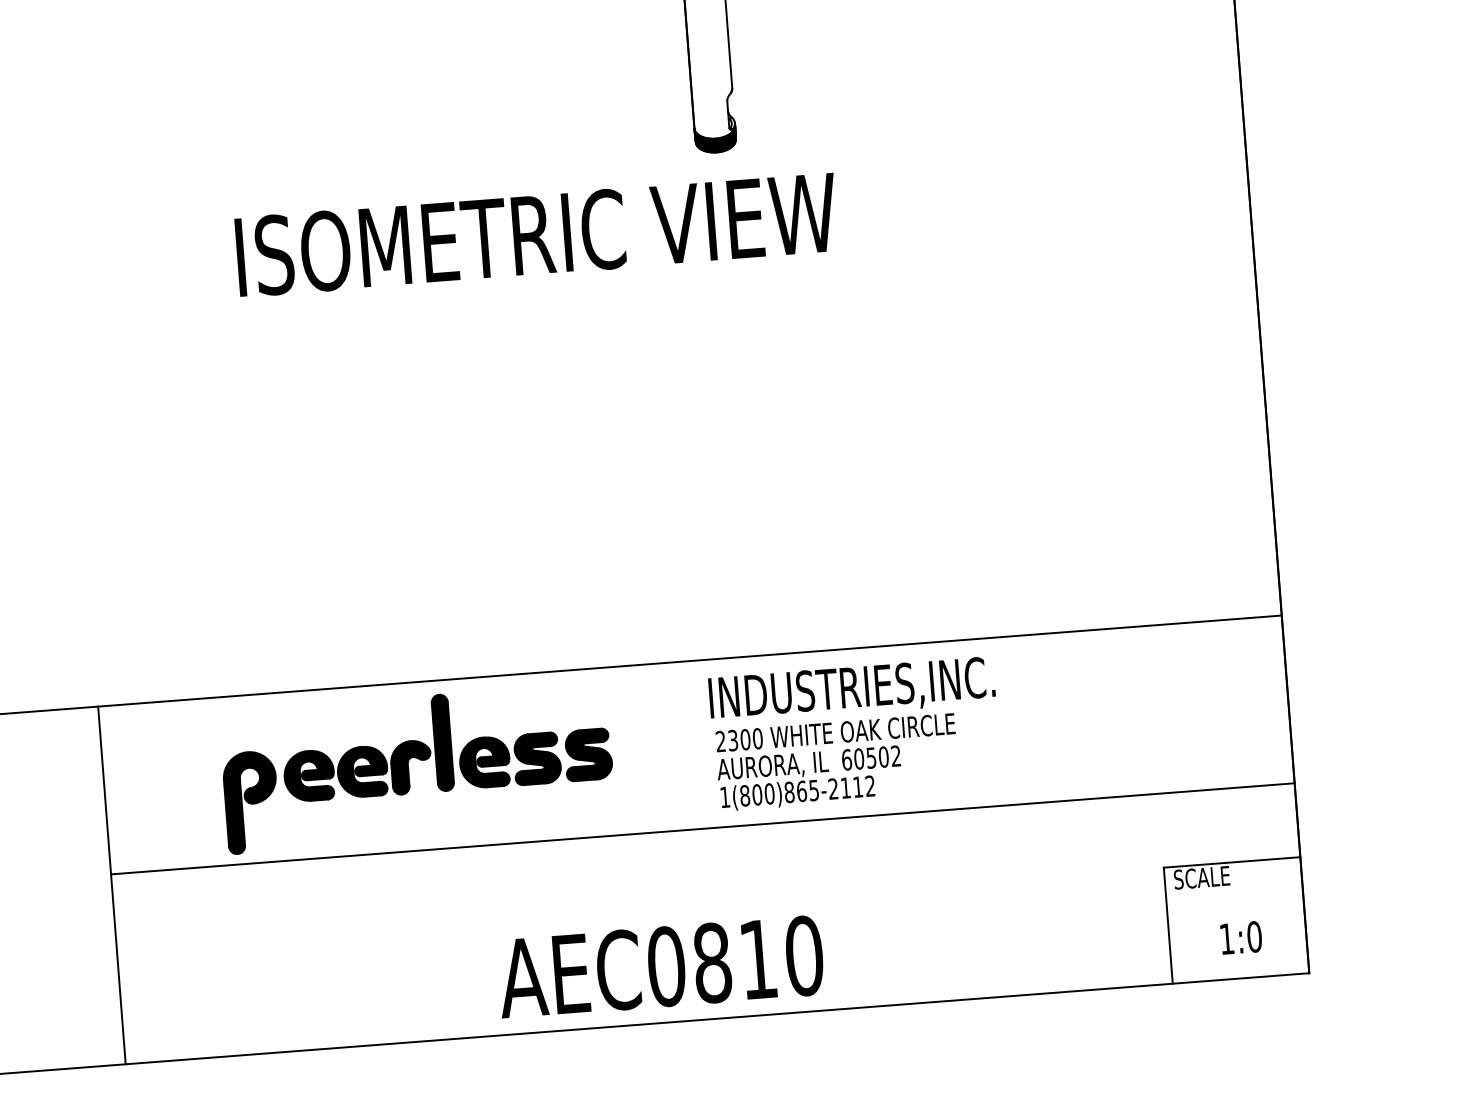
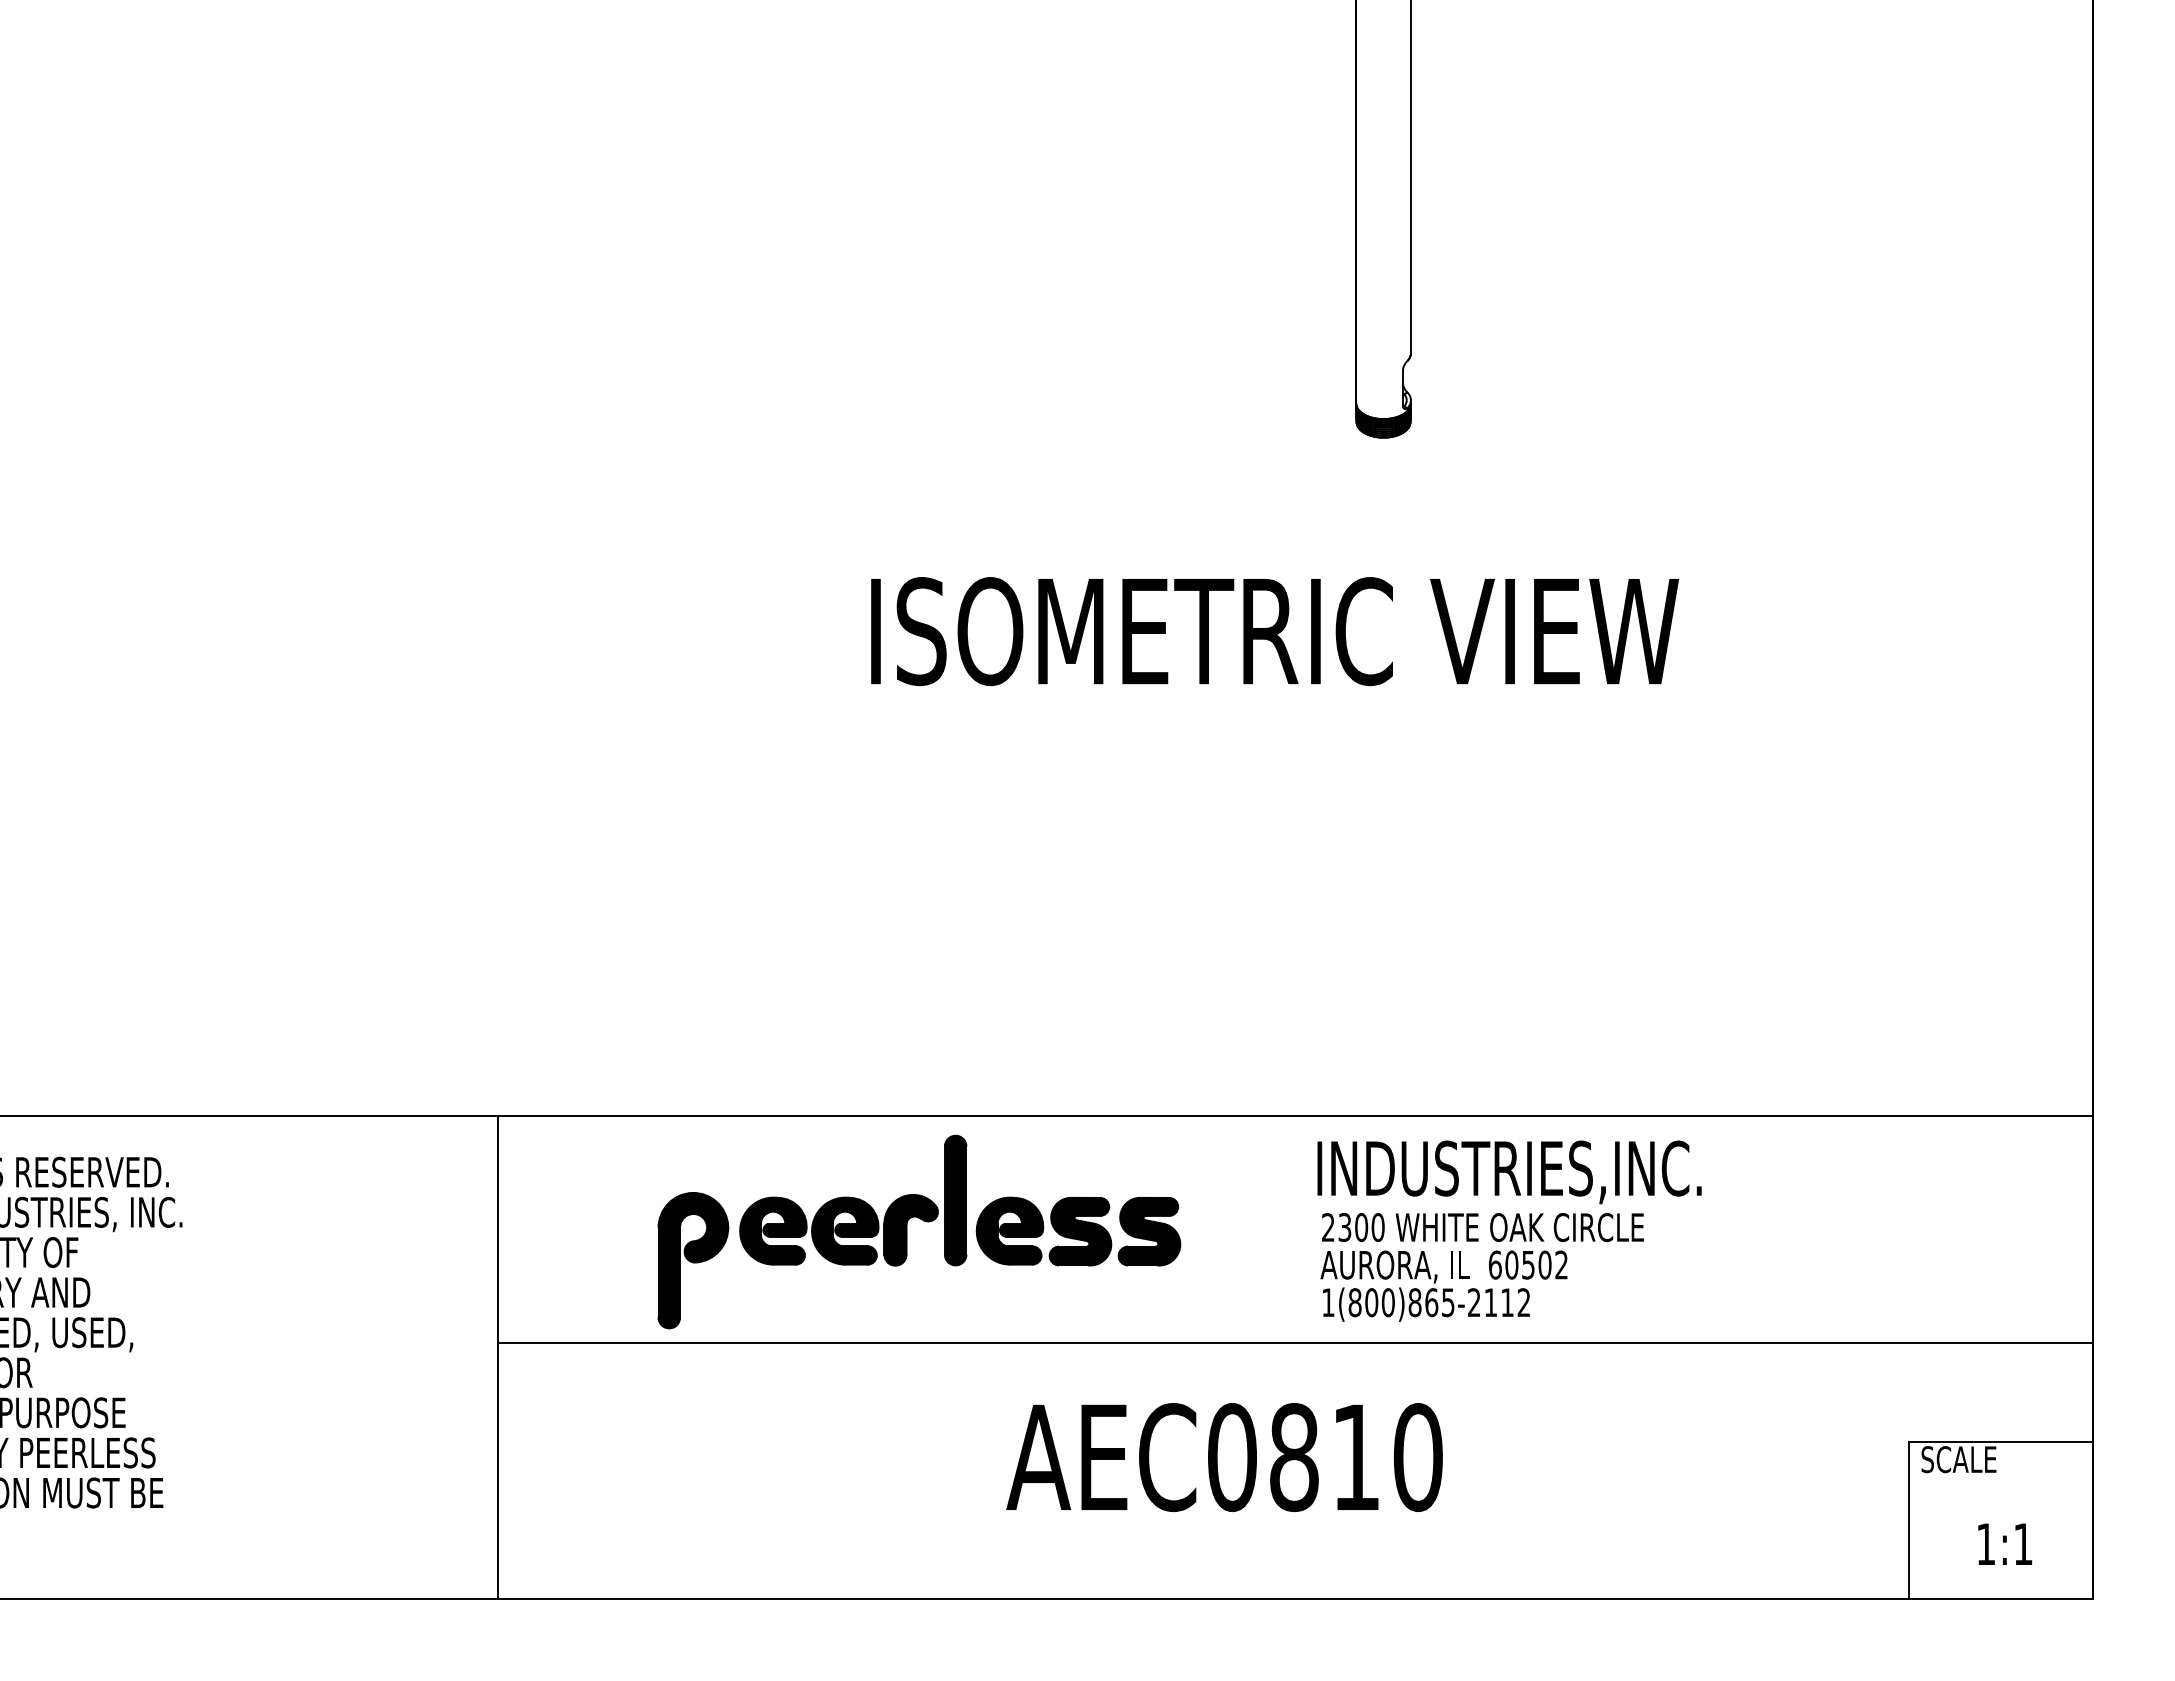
text: (536, 234) -> (1274, 631), moved
text: (1254, 937) -> (2023, 1544), 1:0 -> 1:1
text: (660, 967) -> (1224, 1457), moved

